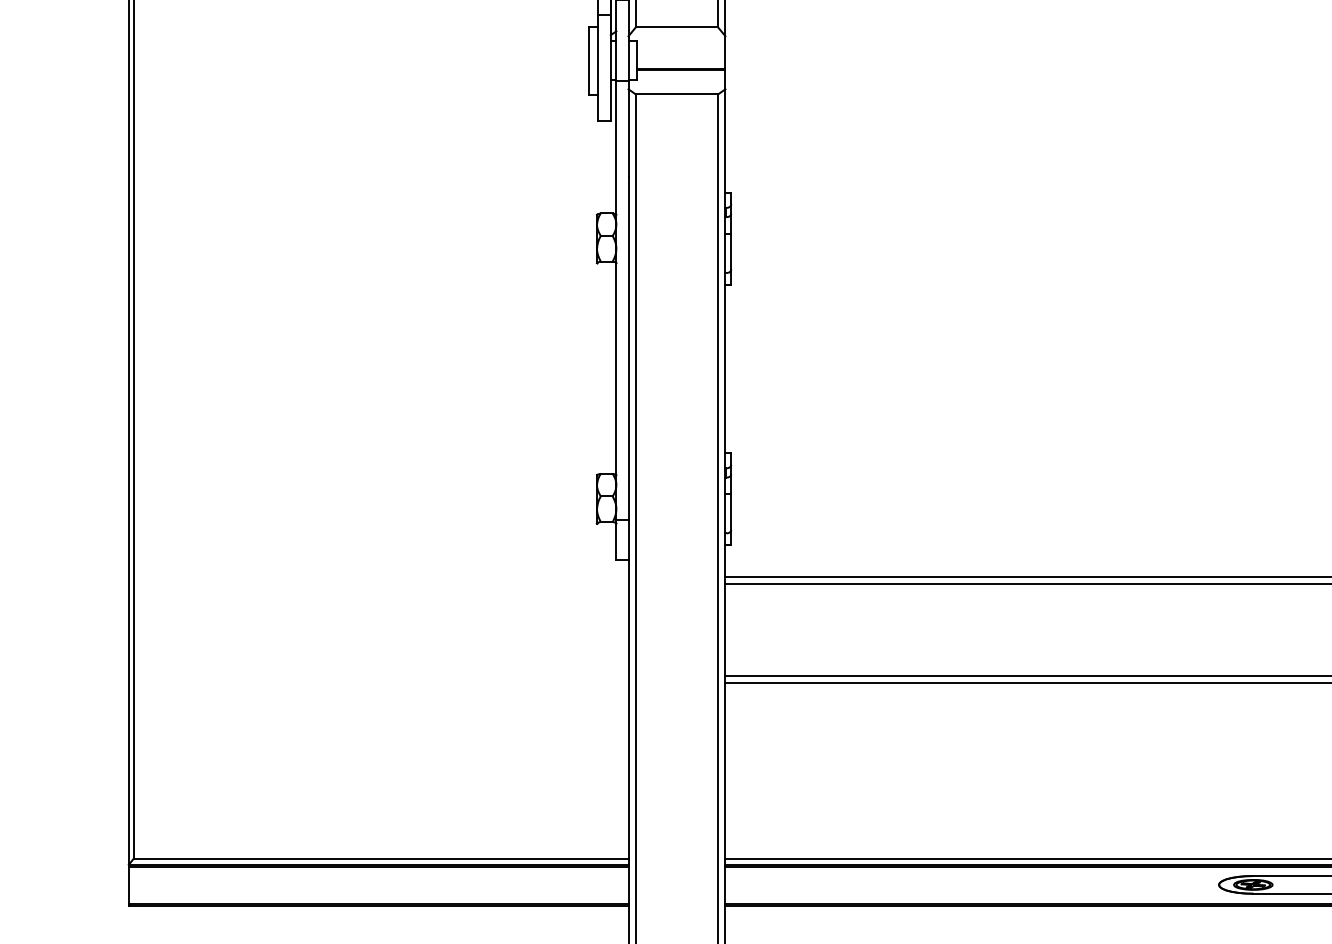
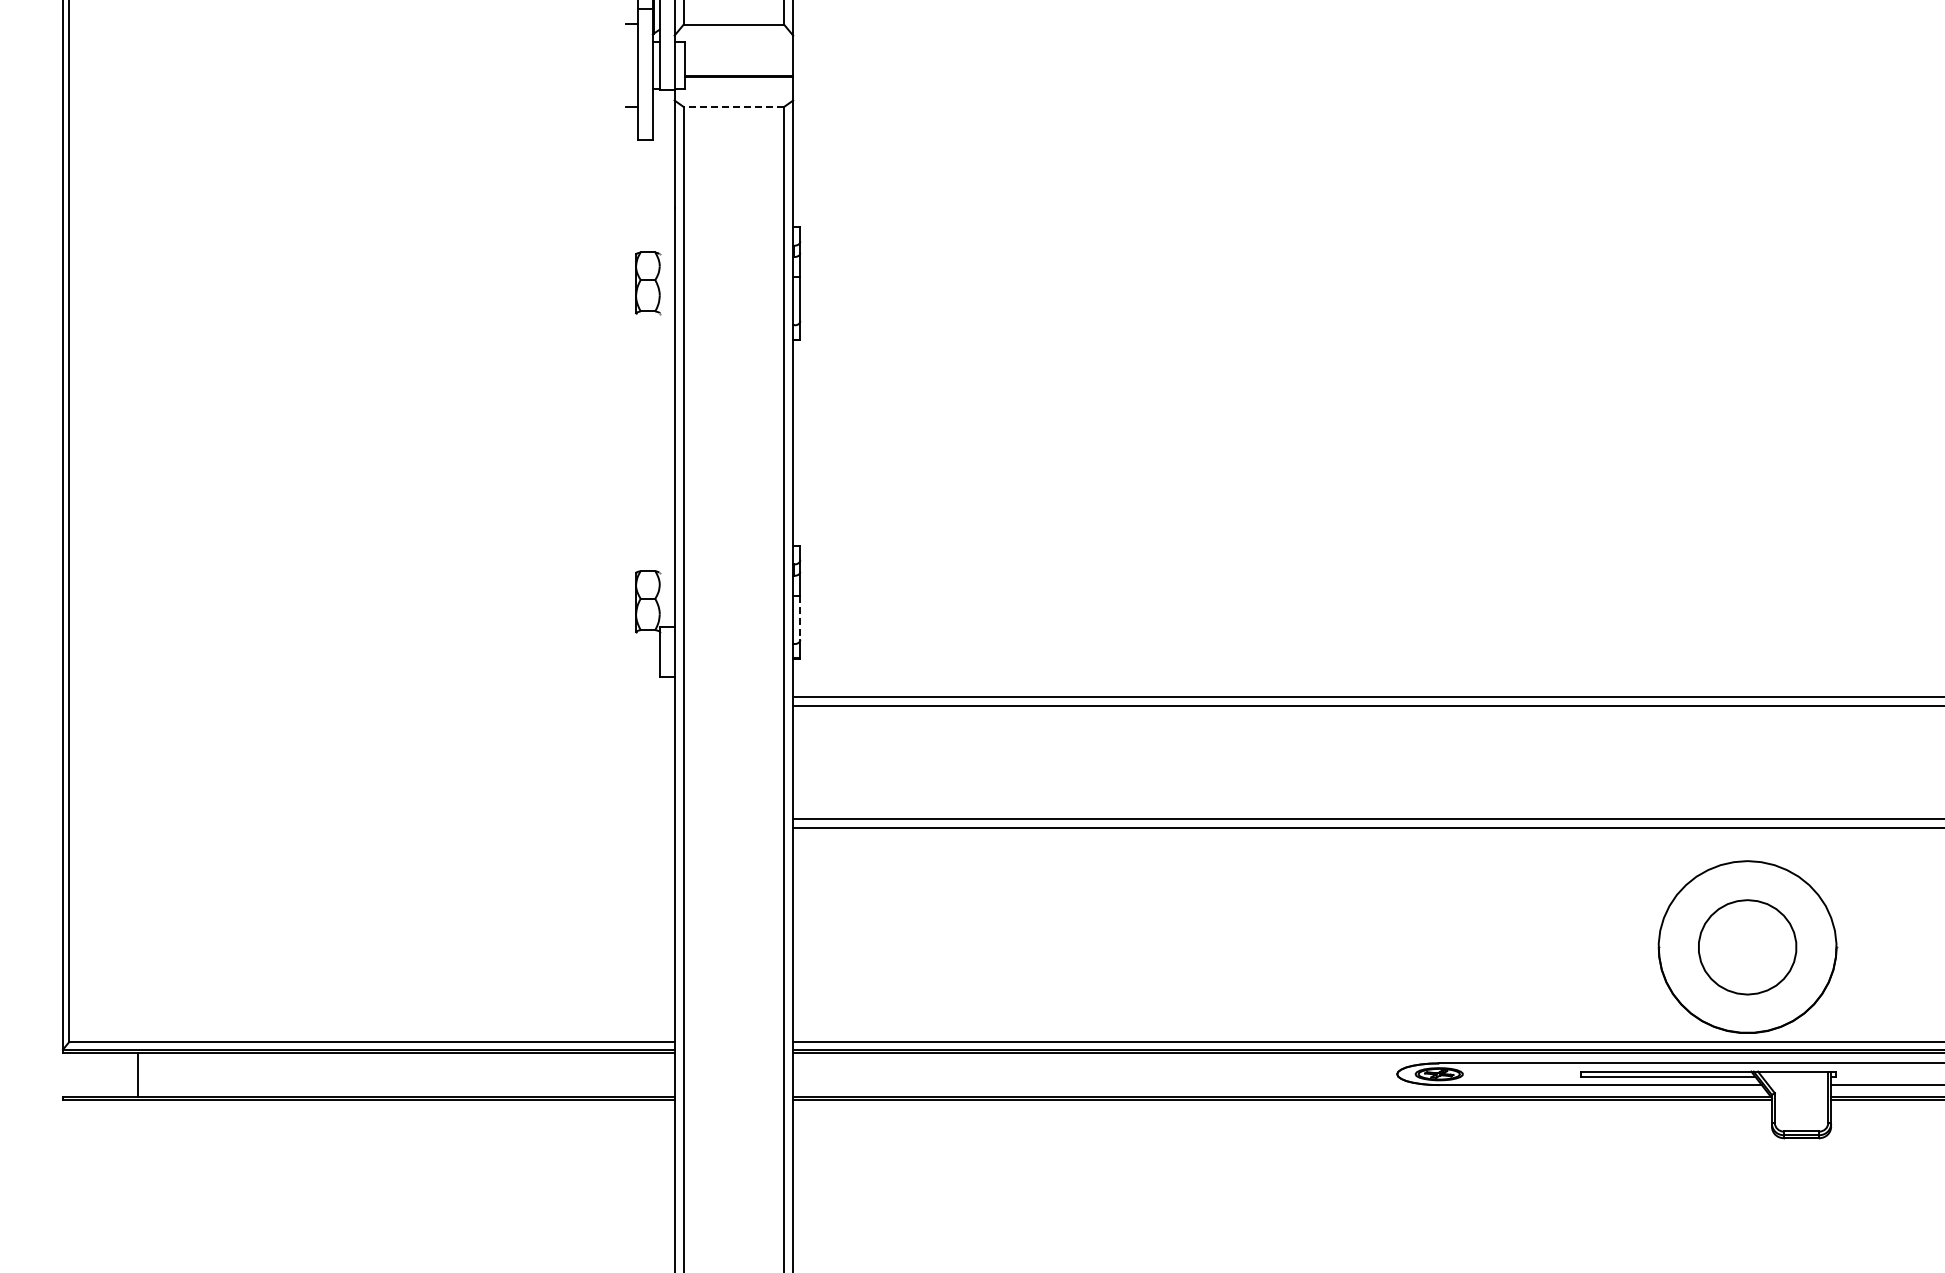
line: (588, 60) -> (625, 65), removed
line: (676, 94) -> (733, 106), solid -> dashed
line: (616, 300) -> (659, 358), removed
line: (731, 511) -> (800, 617), solid -> dashed
line: (129, 885) -> (138, 1074), moved

